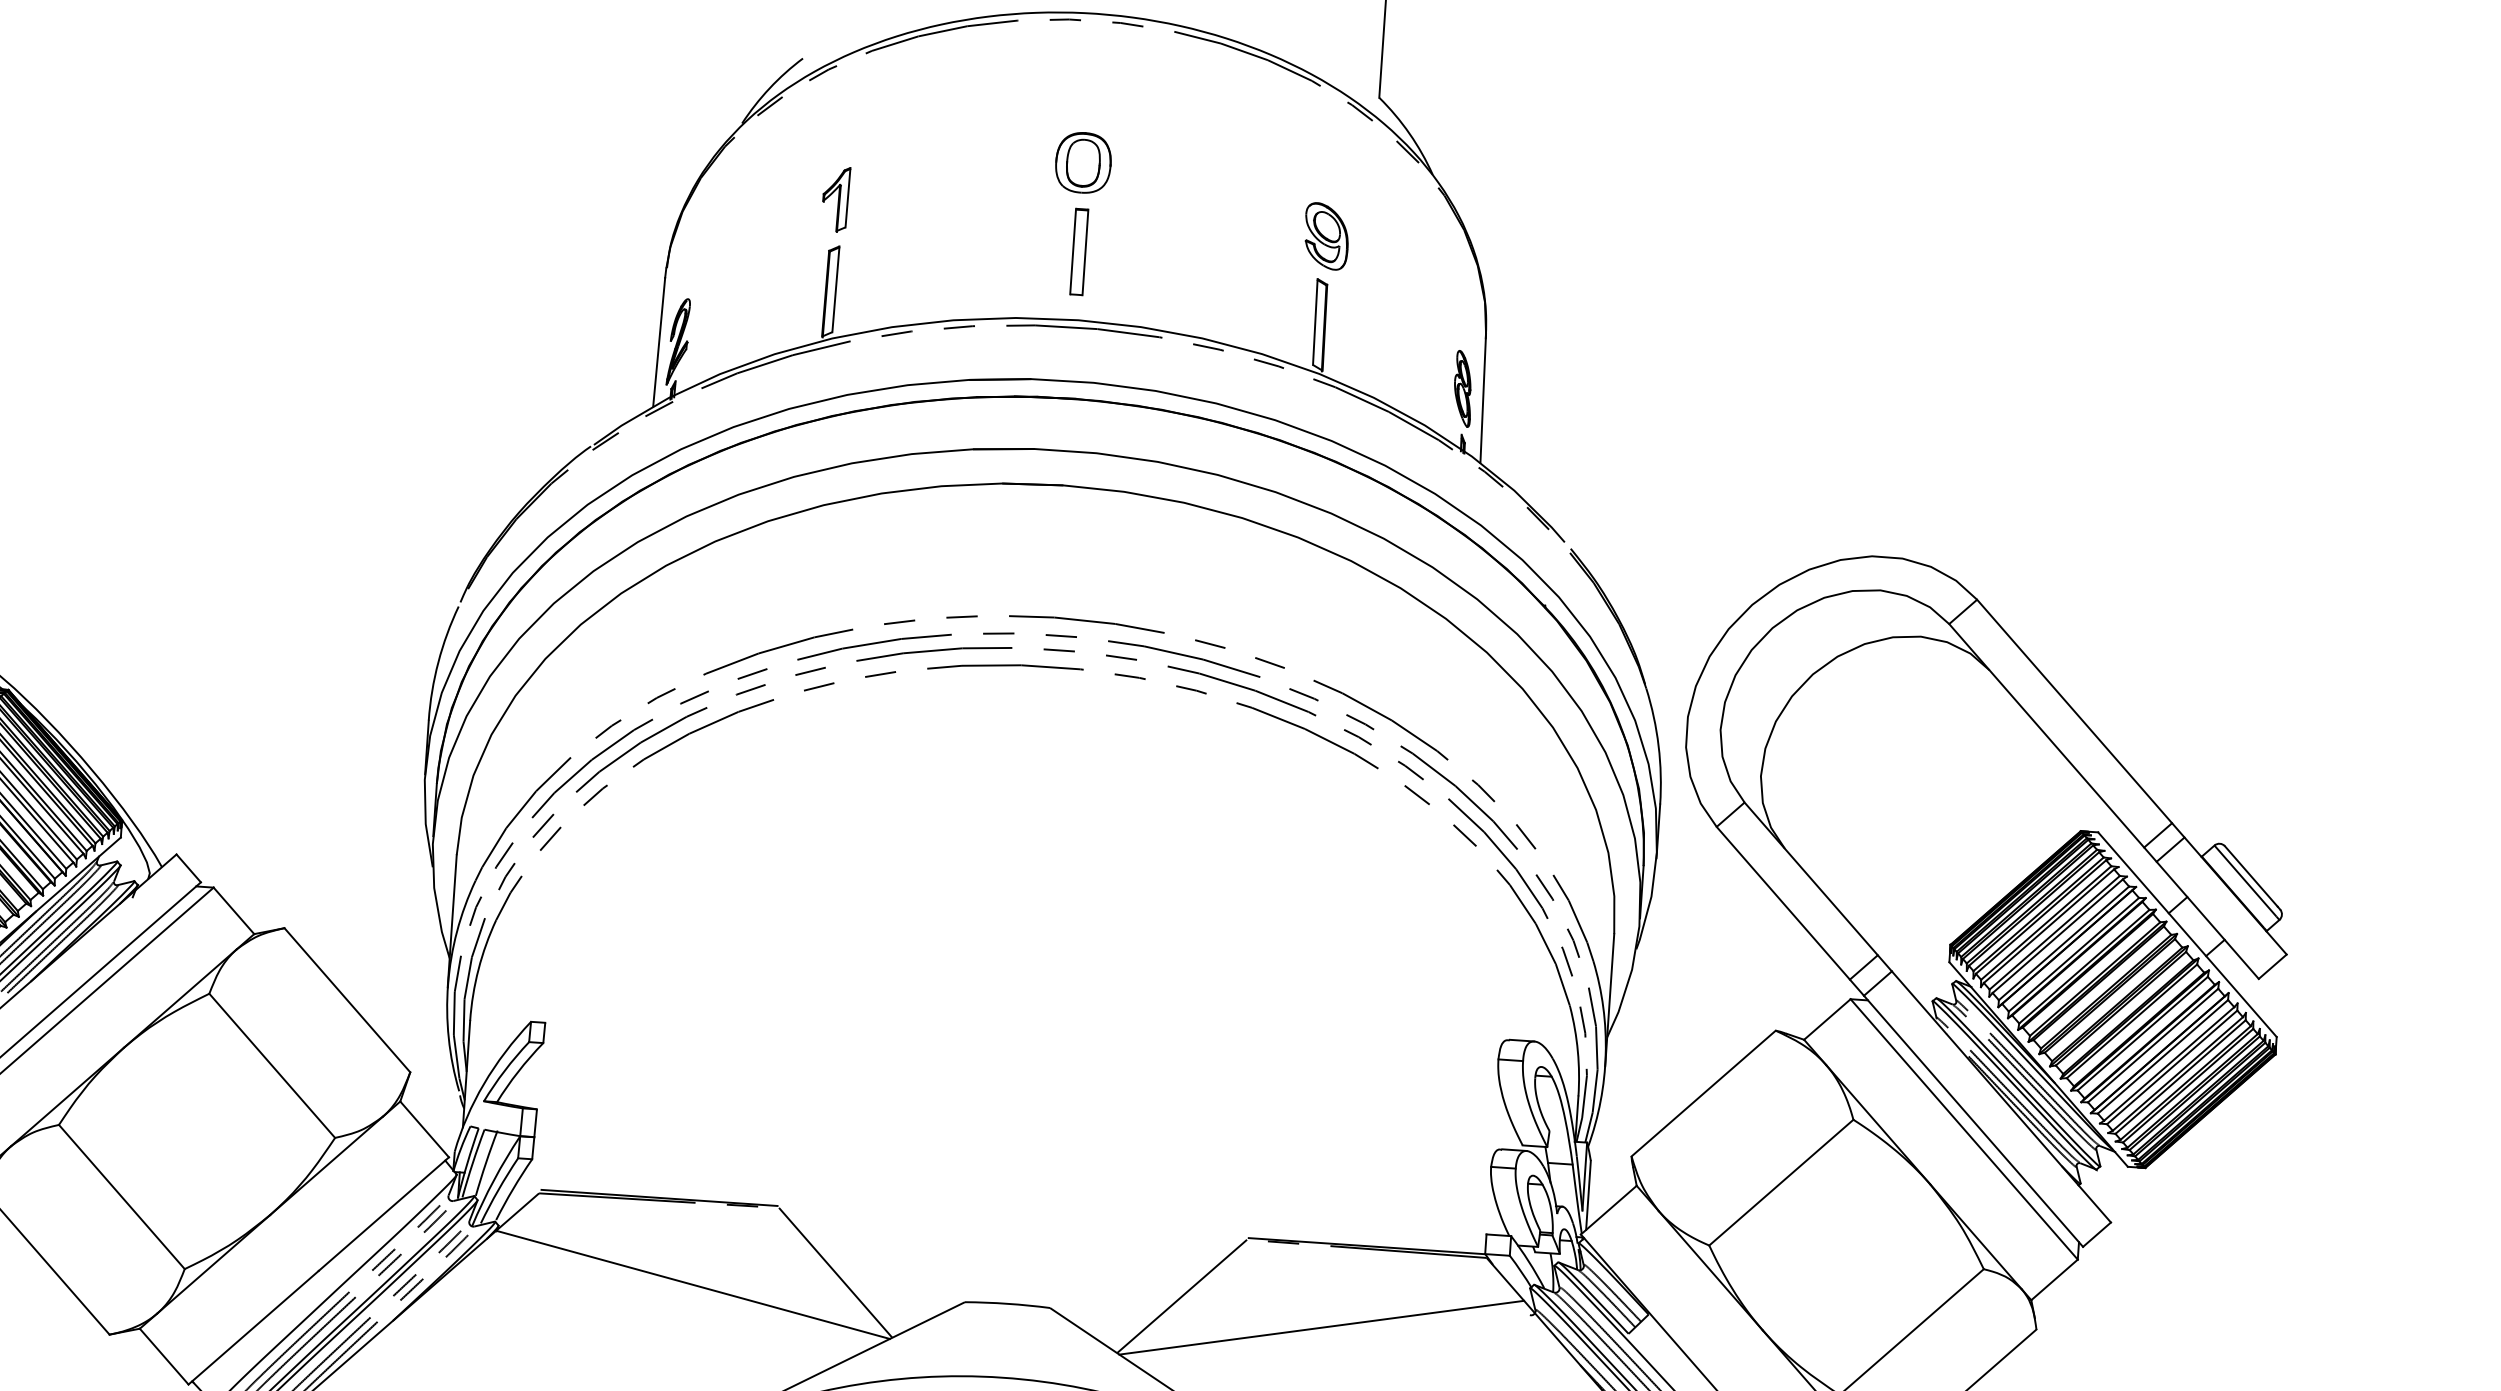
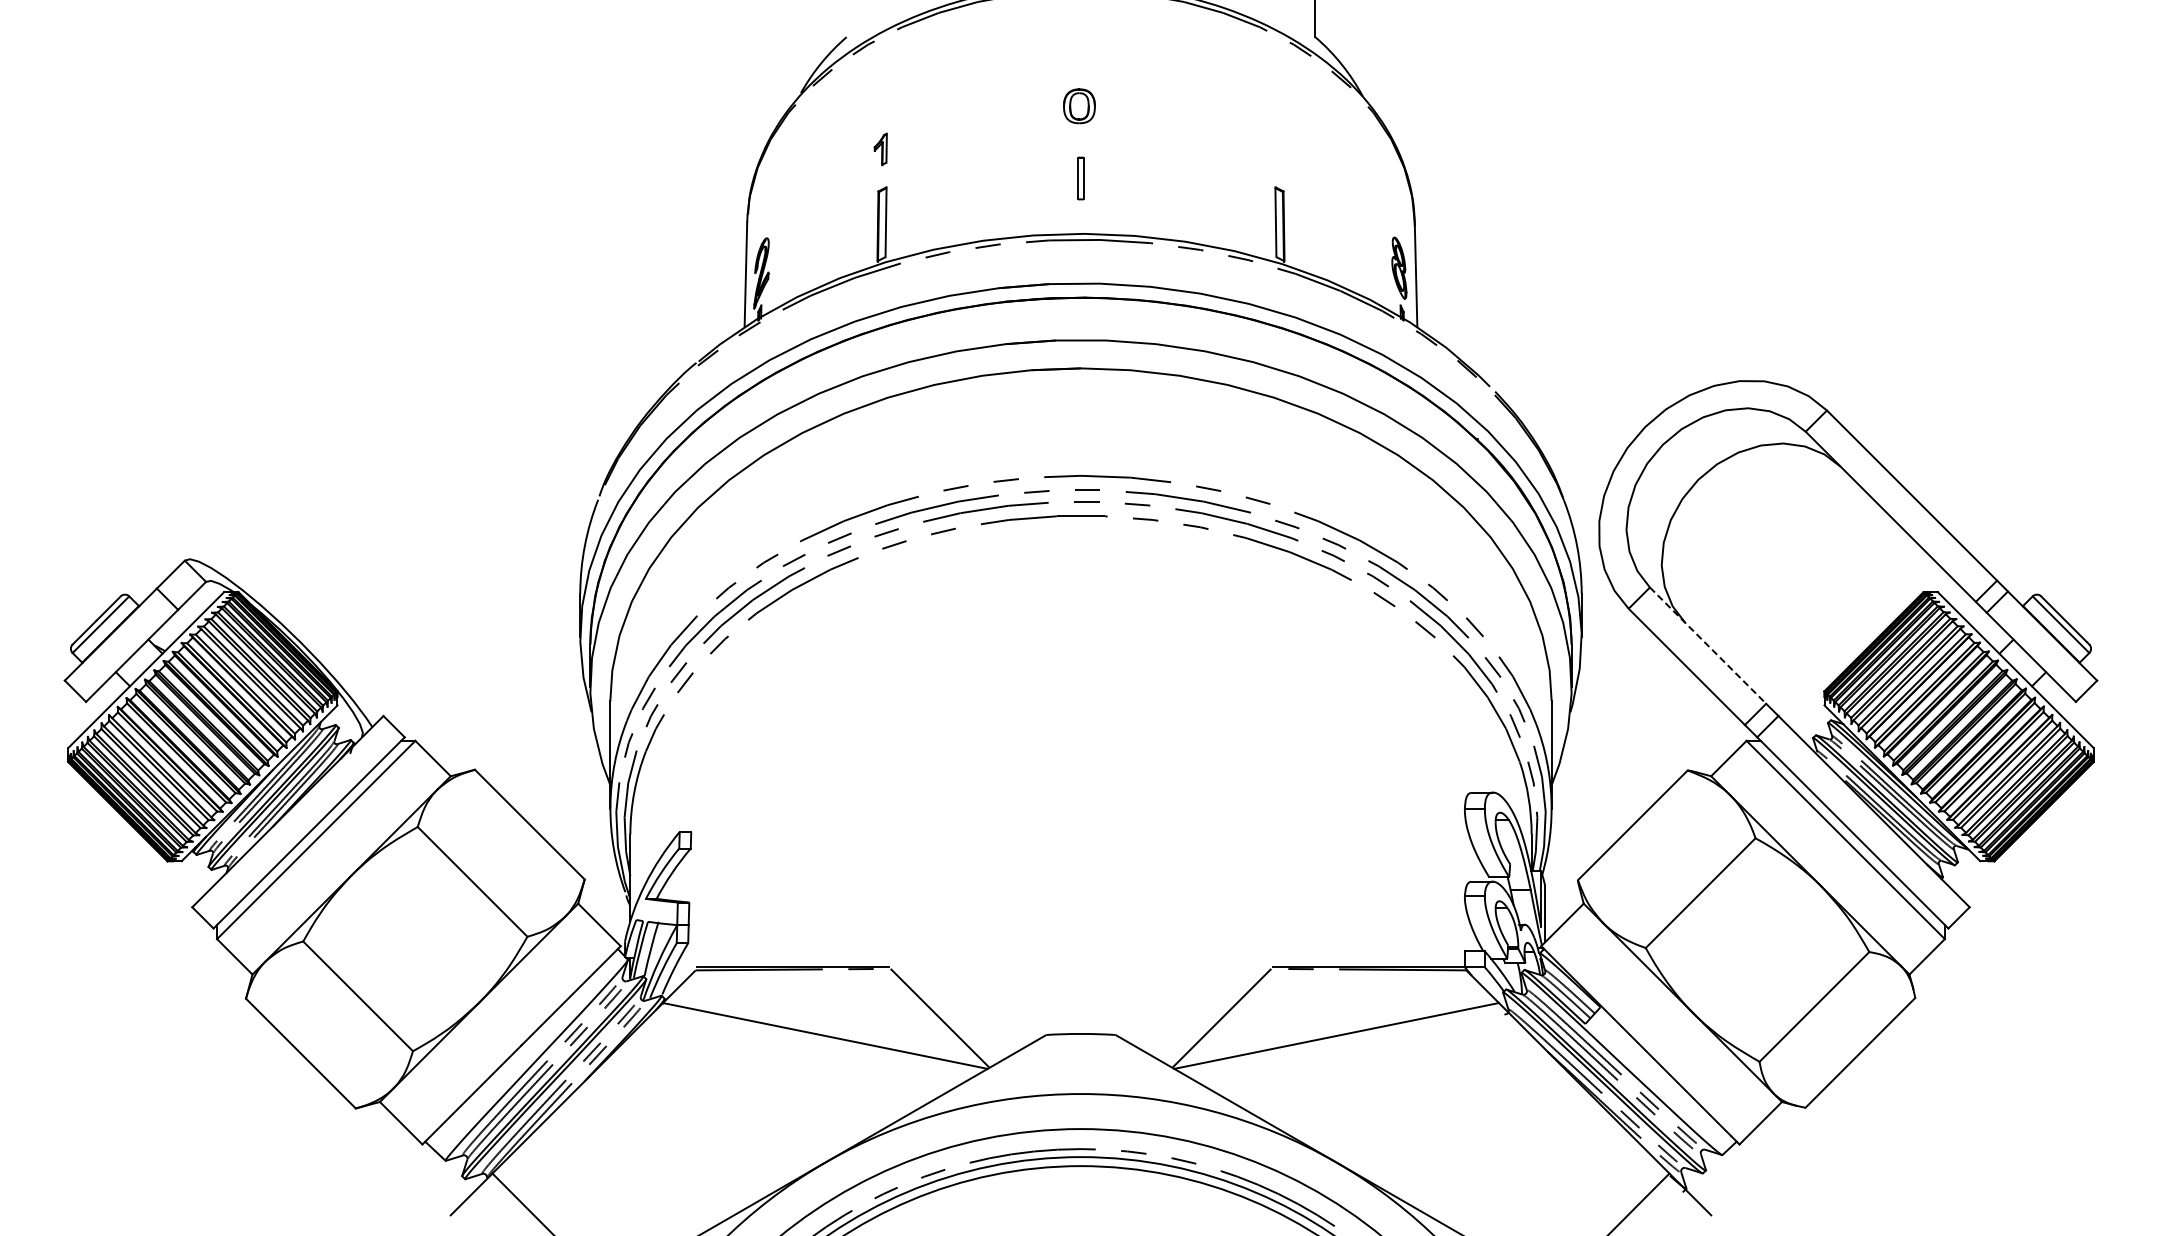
part: (1083, 163) -> (1079, 106), size x0.7
part: (835, 199) -> (880, 149), size x0.6
part: (1325, 236) -> (1279, 152), removed
part: (1078, 251) -> (1080, 178), size x0.6
line: (1811, 879) -> (1708, 646), solid -> dashed

